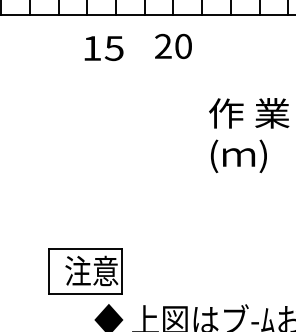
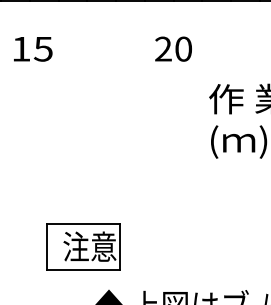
text: (173, 45) -> (173, 48), moved
text: (103, 48) -> (32, 49), moved
part: (85, 271) -> (83, 247), moved

